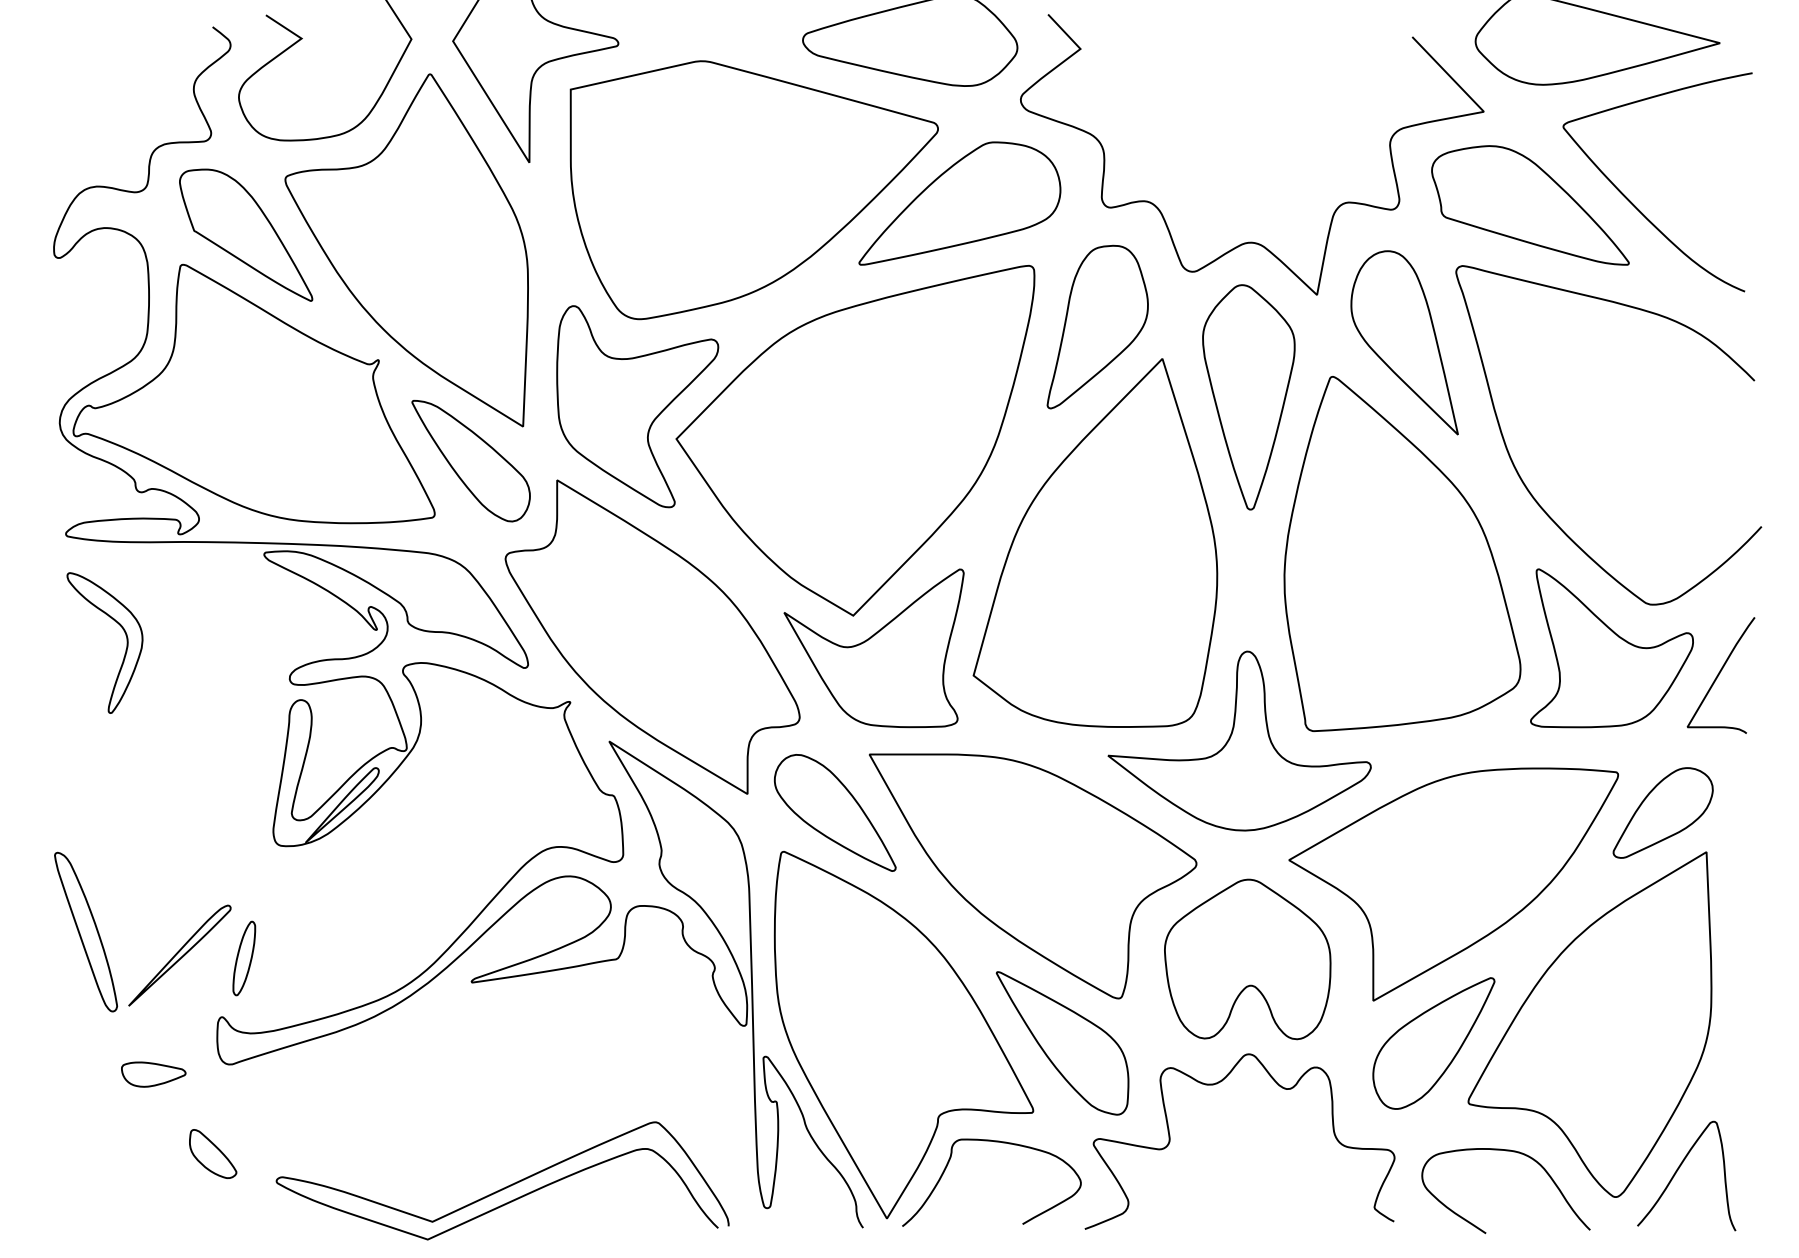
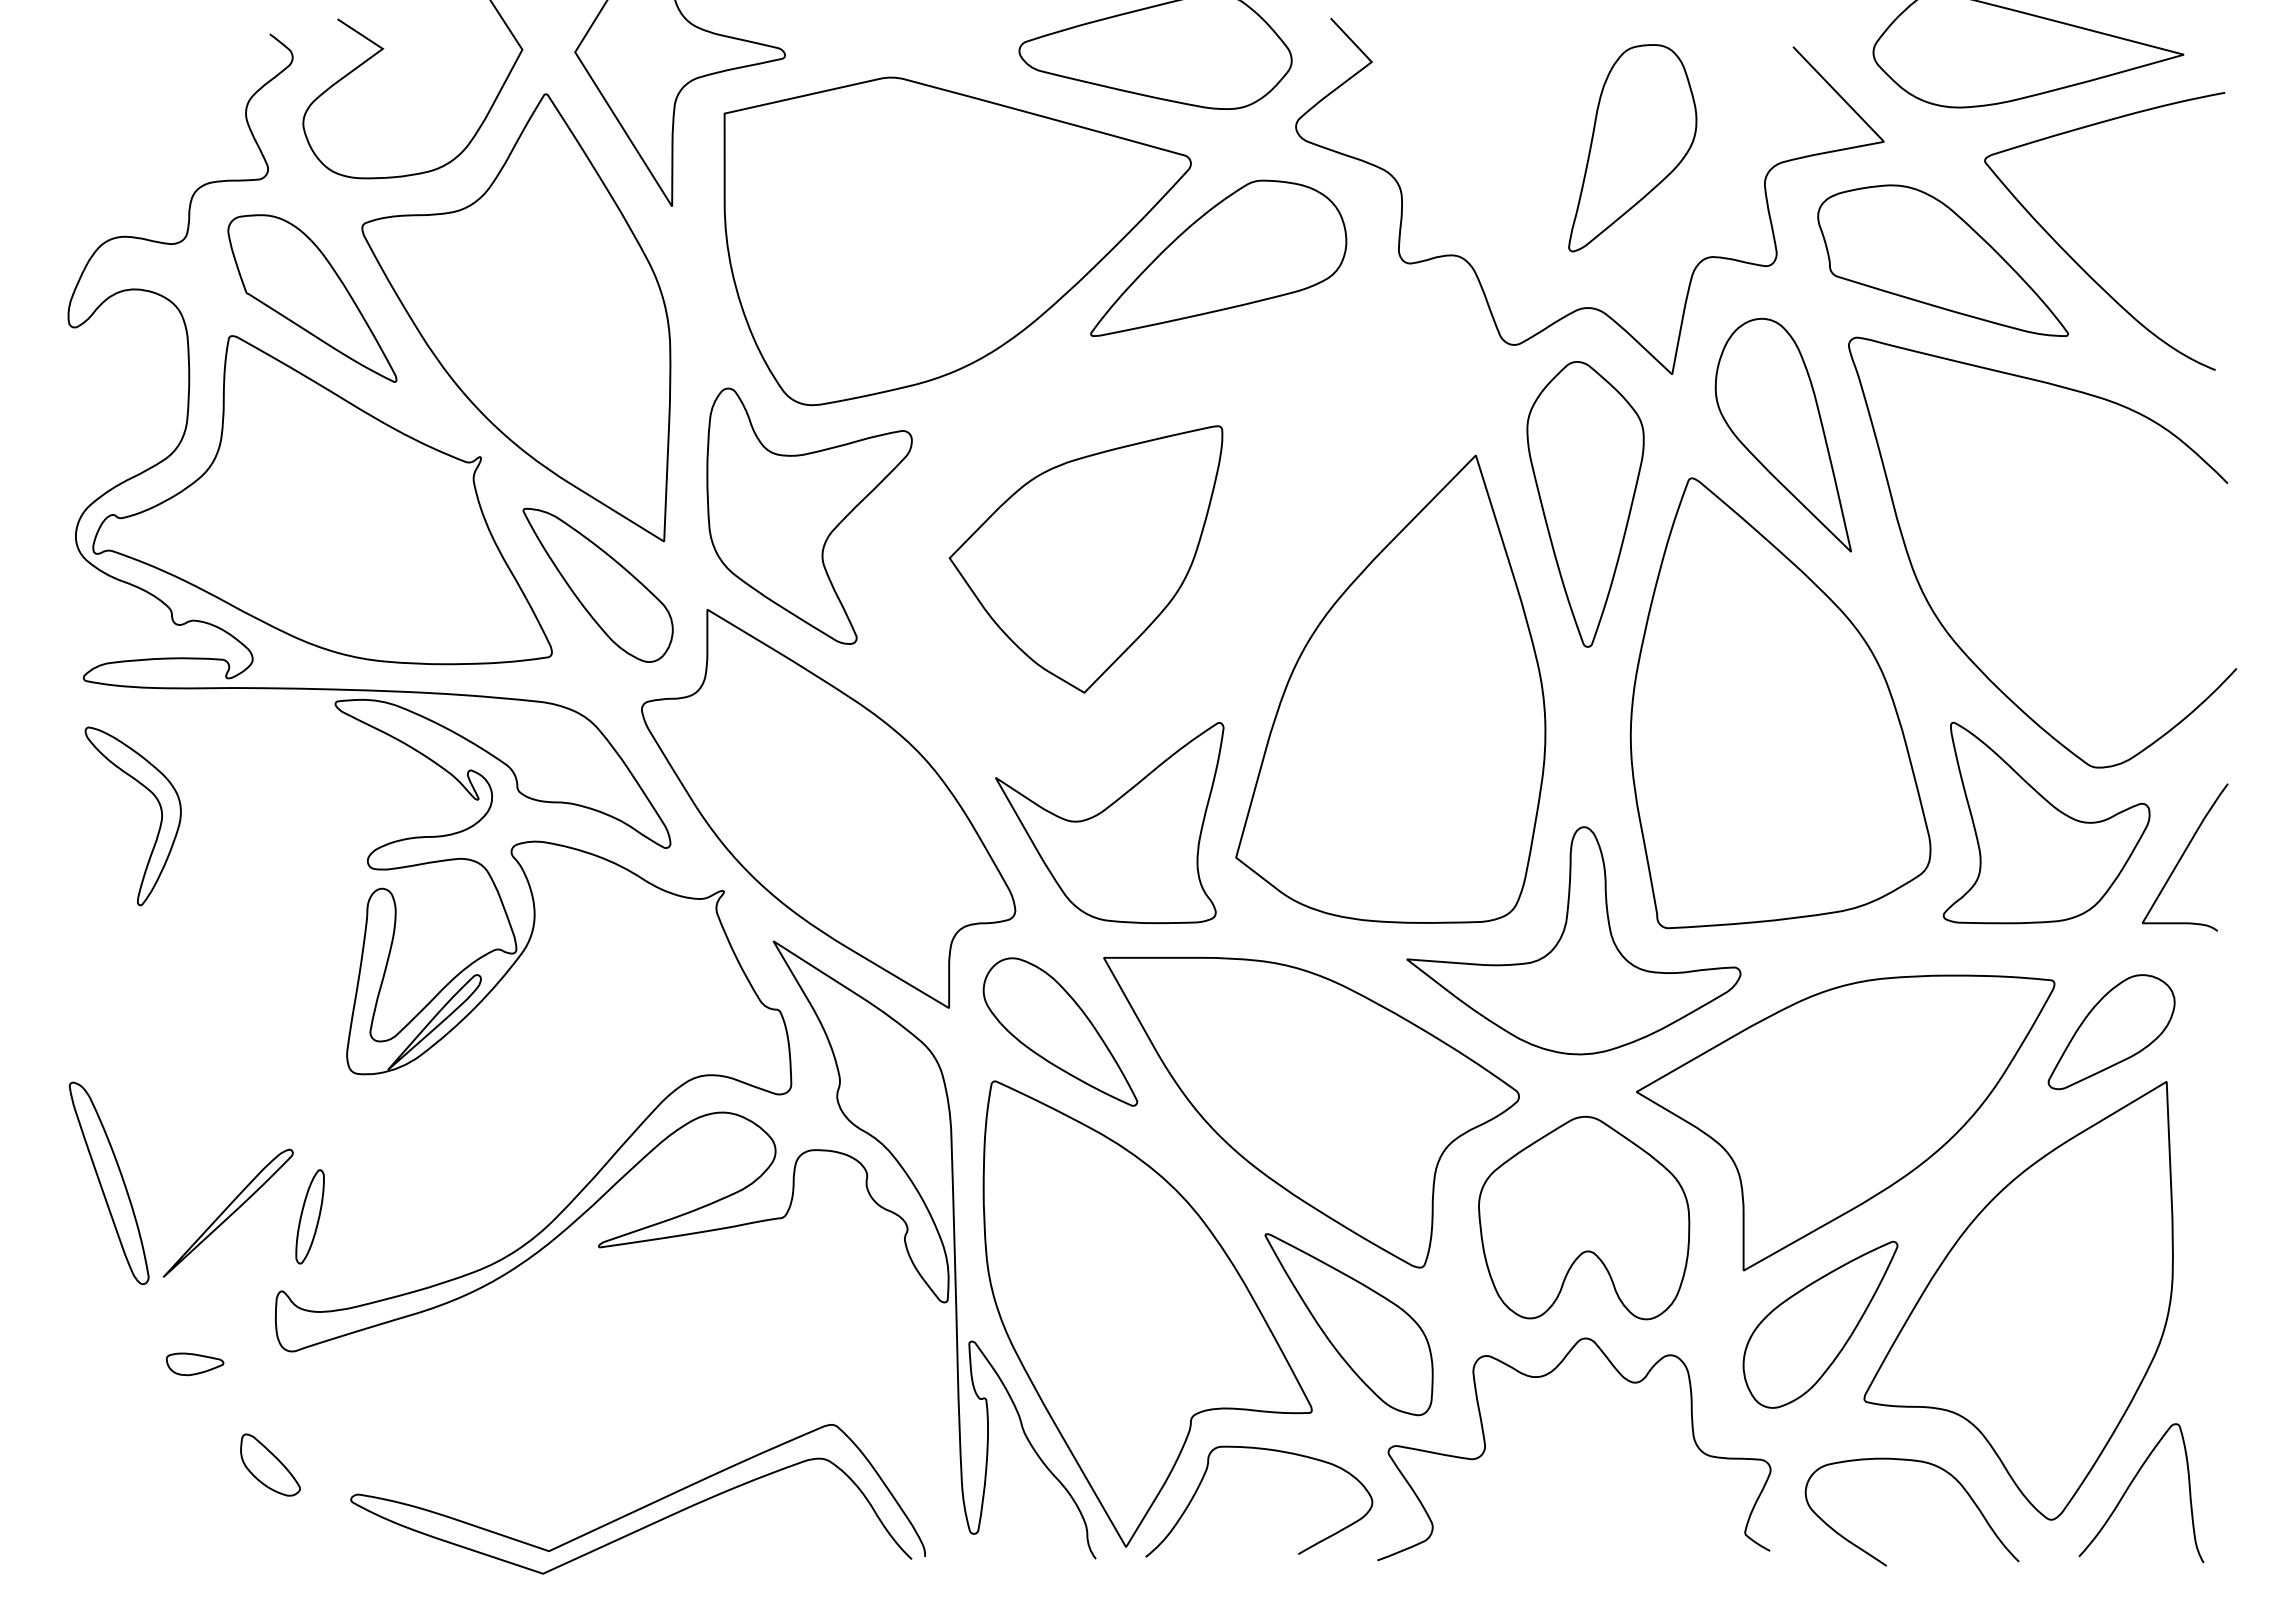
part: (1097, 327) -> (1632, 148), moved
part: (855, 440) -> (1085, 559), size x0.6
part: (153, 1074) -> (194, 1364), size x0.7

